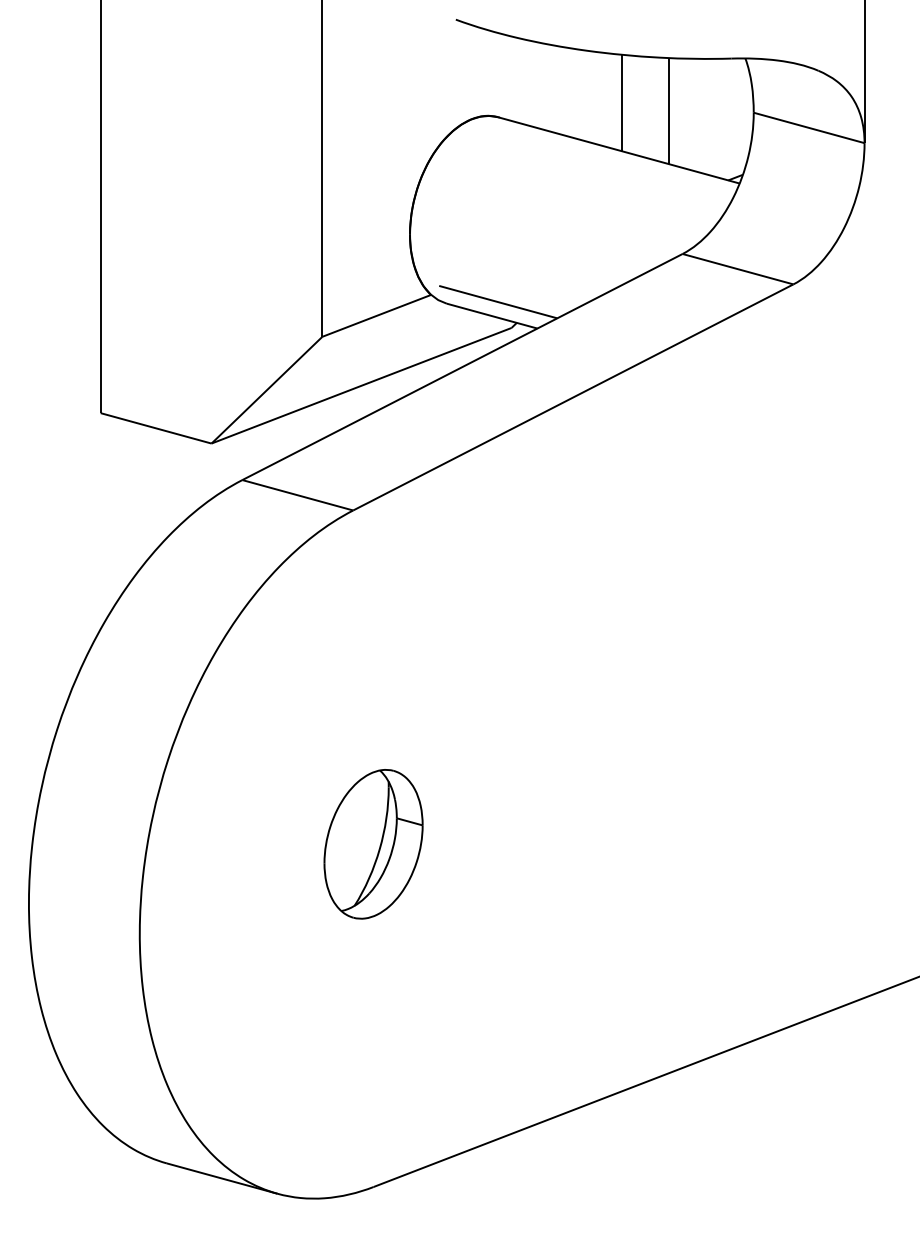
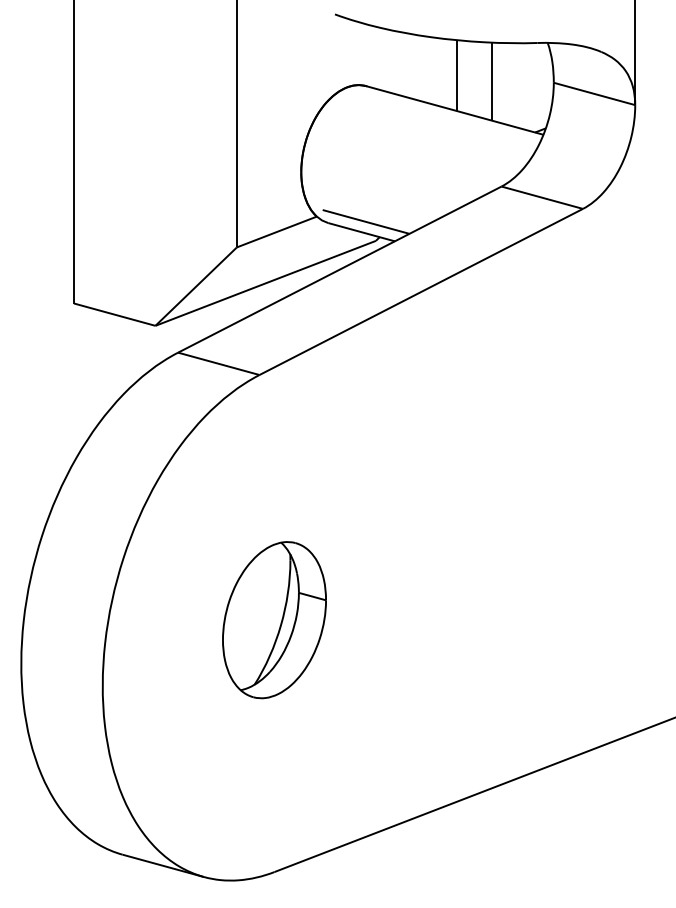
part: (373, 844) -> (274, 620), size x1.43

